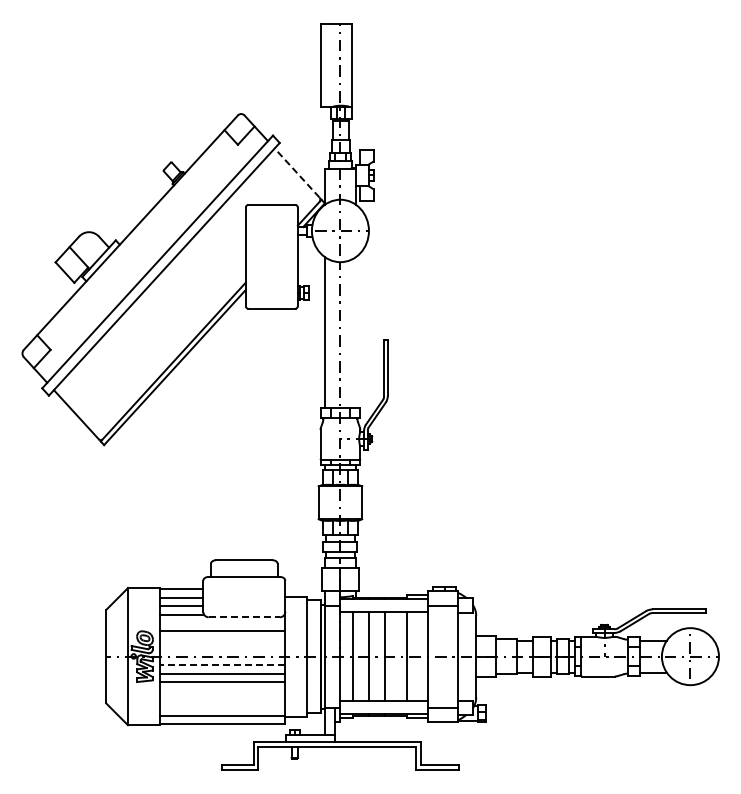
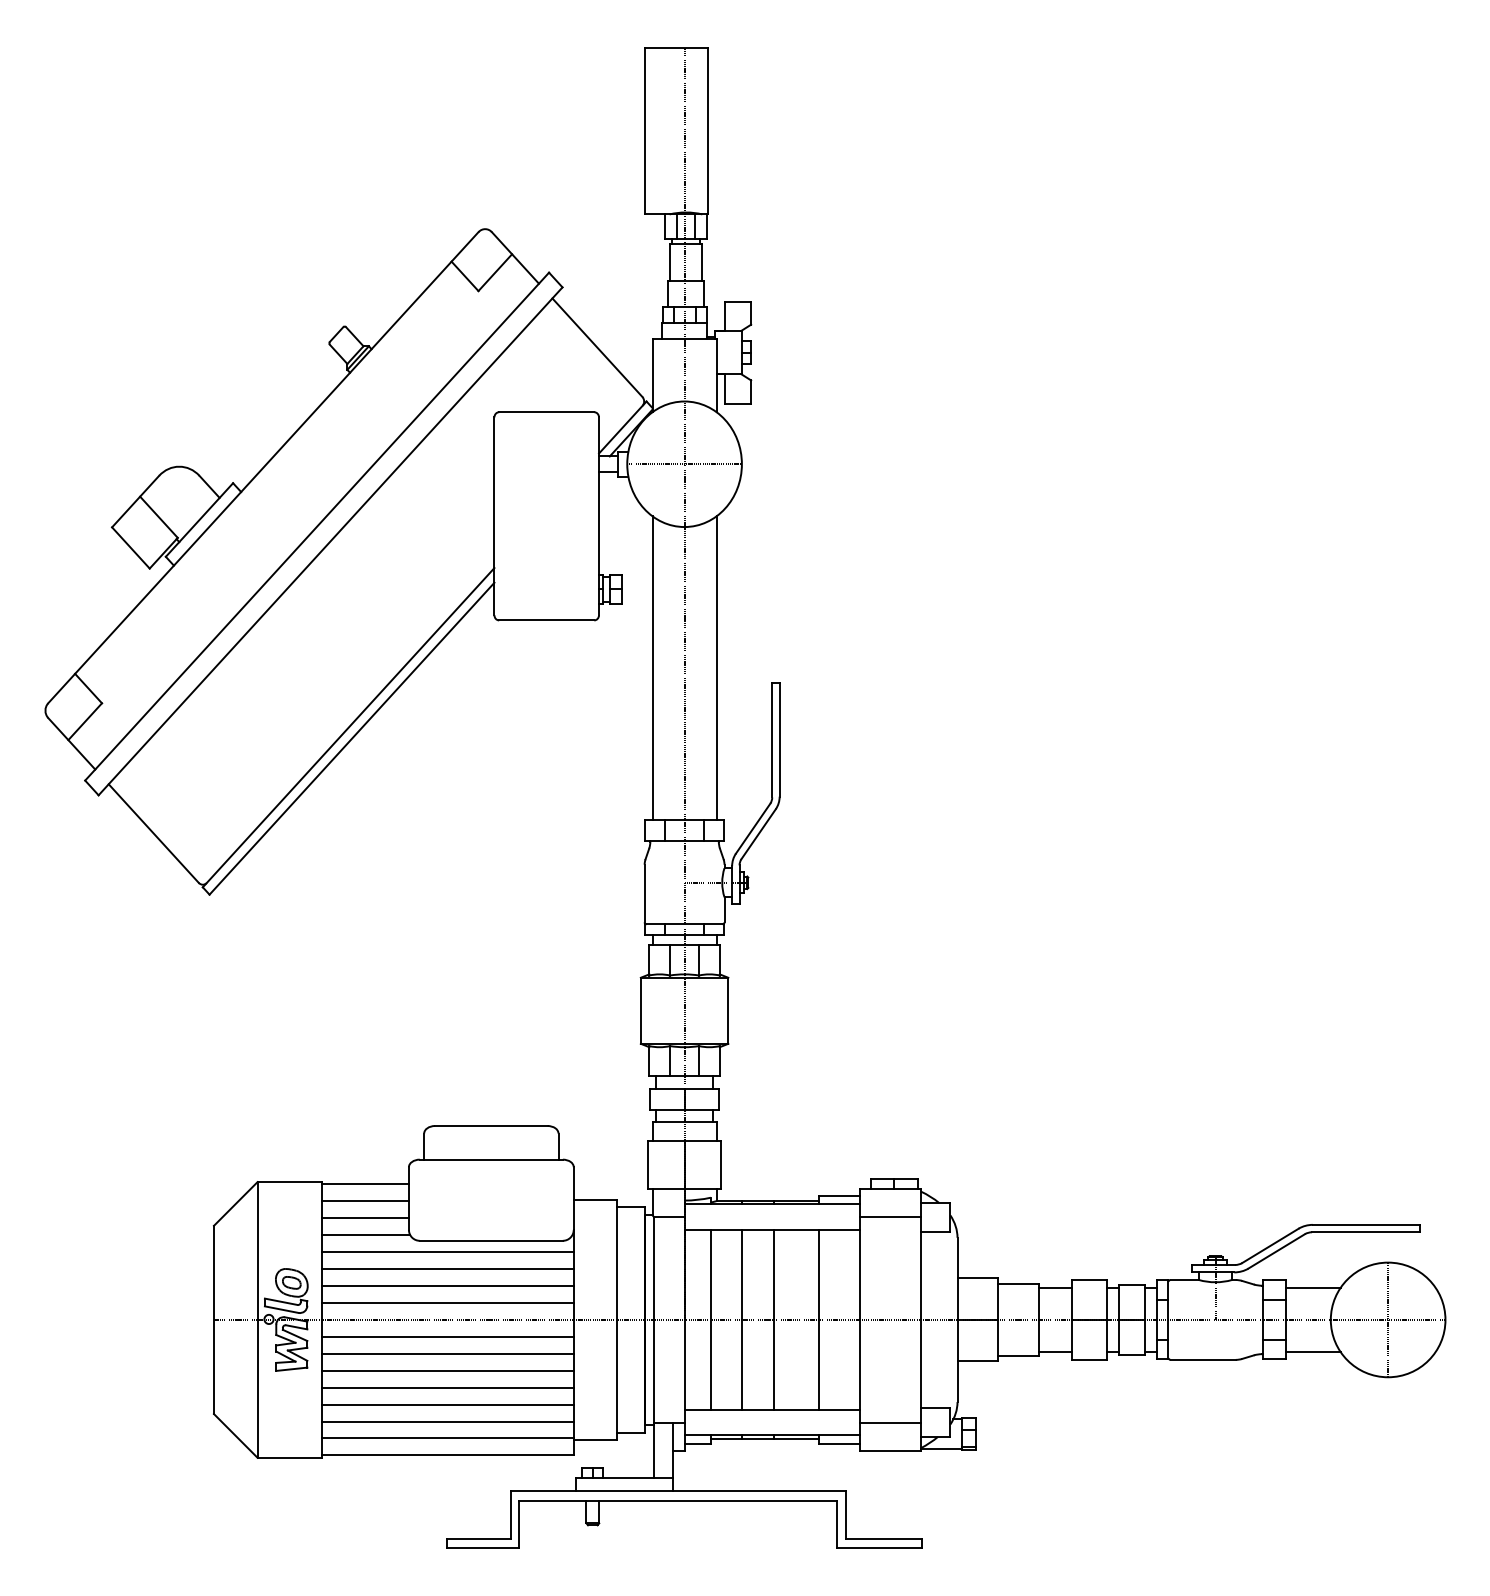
line: (296, 172) -> (596, 346), dashed -> solid
line: (356, 332) -> (716, 668), added
line: (244, 617) -> (491, 1241), dashed -> solid
line: (222, 622) -> (447, 1251), added
line: (222, 639) -> (447, 1285), added
line: (222, 648) -> (447, 1303), added
line: (222, 665) -> (447, 1337), dashed -> solid
line: (222, 690) -> (447, 1387), added
line: (222, 698) -> (447, 1404), added
line: (222, 707) -> (447, 1422), added

